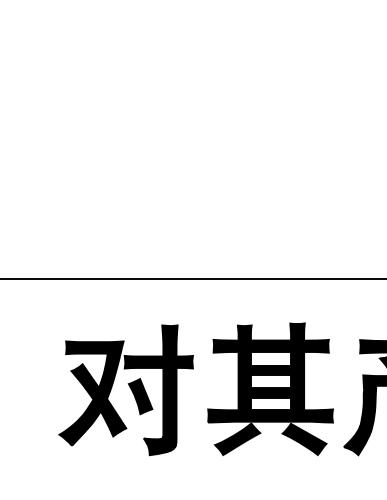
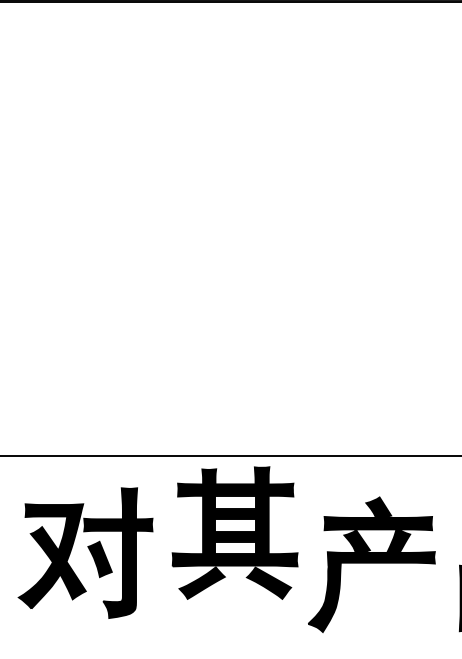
part: (269, 388) -> (234, 532), moved
part: (125, 389) -> (85, 552), moved

